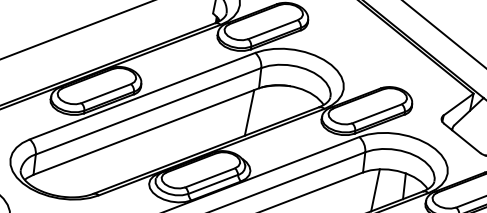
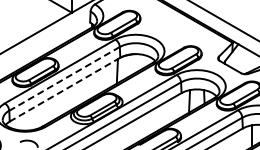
line: (148, 110) -> (64, 78), solid -> dashed
line: (147, 131) -> (65, 89), solid -> dashed

